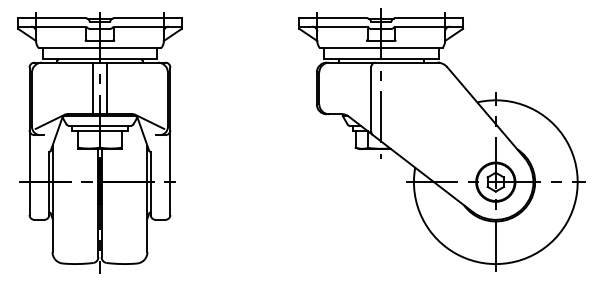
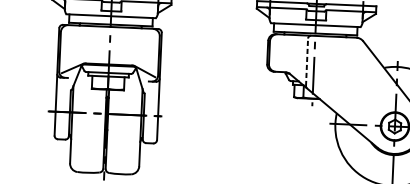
line: (93, 88) -> (105, 45), removed
line: (106, 88) -> (114, 45), removed
line: (371, 99) -> (307, 62), solid -> dashed

